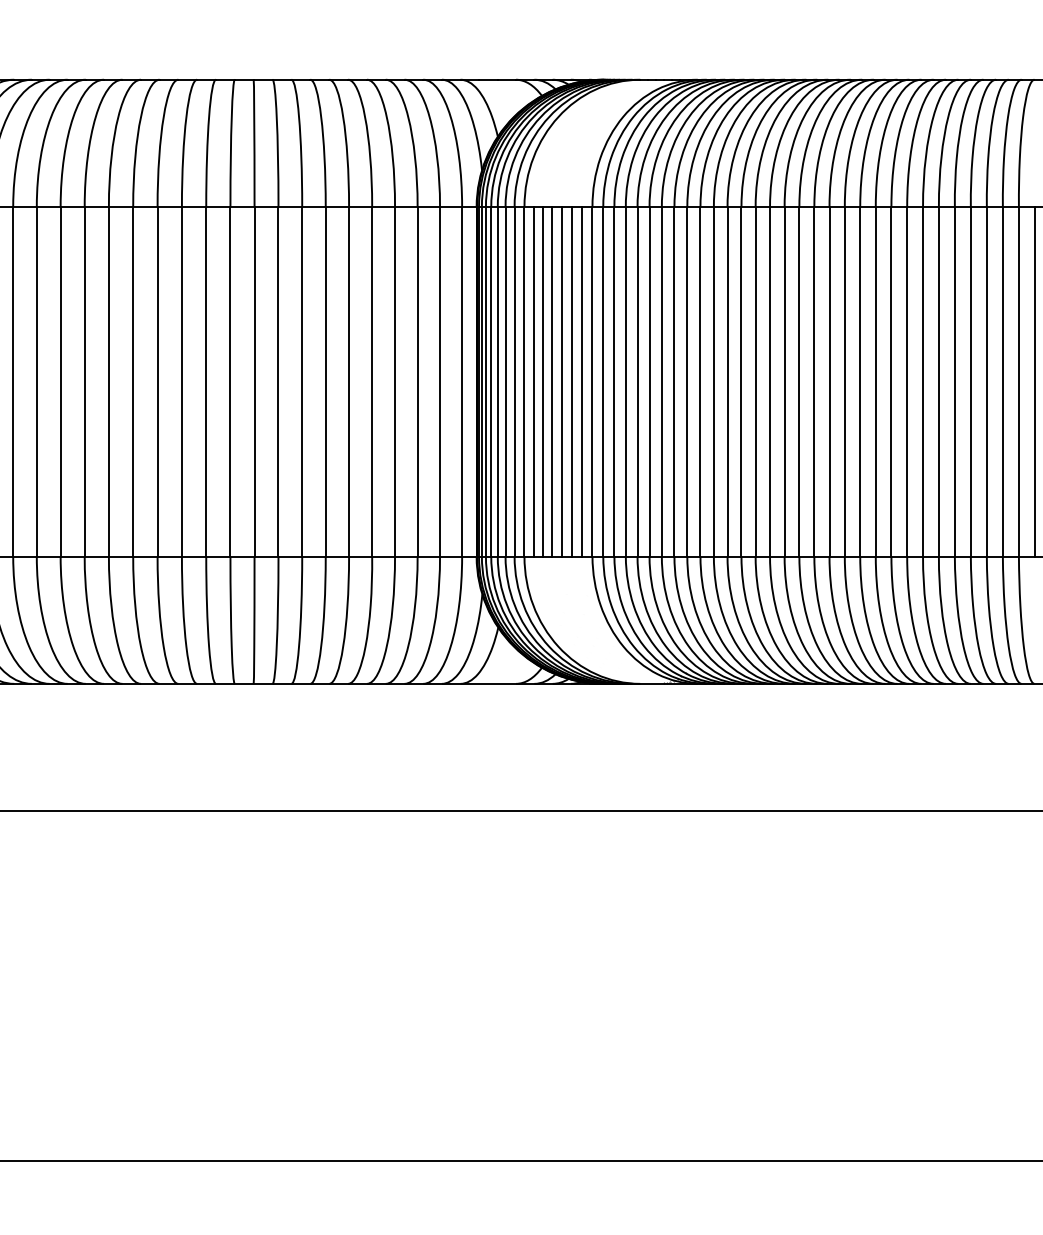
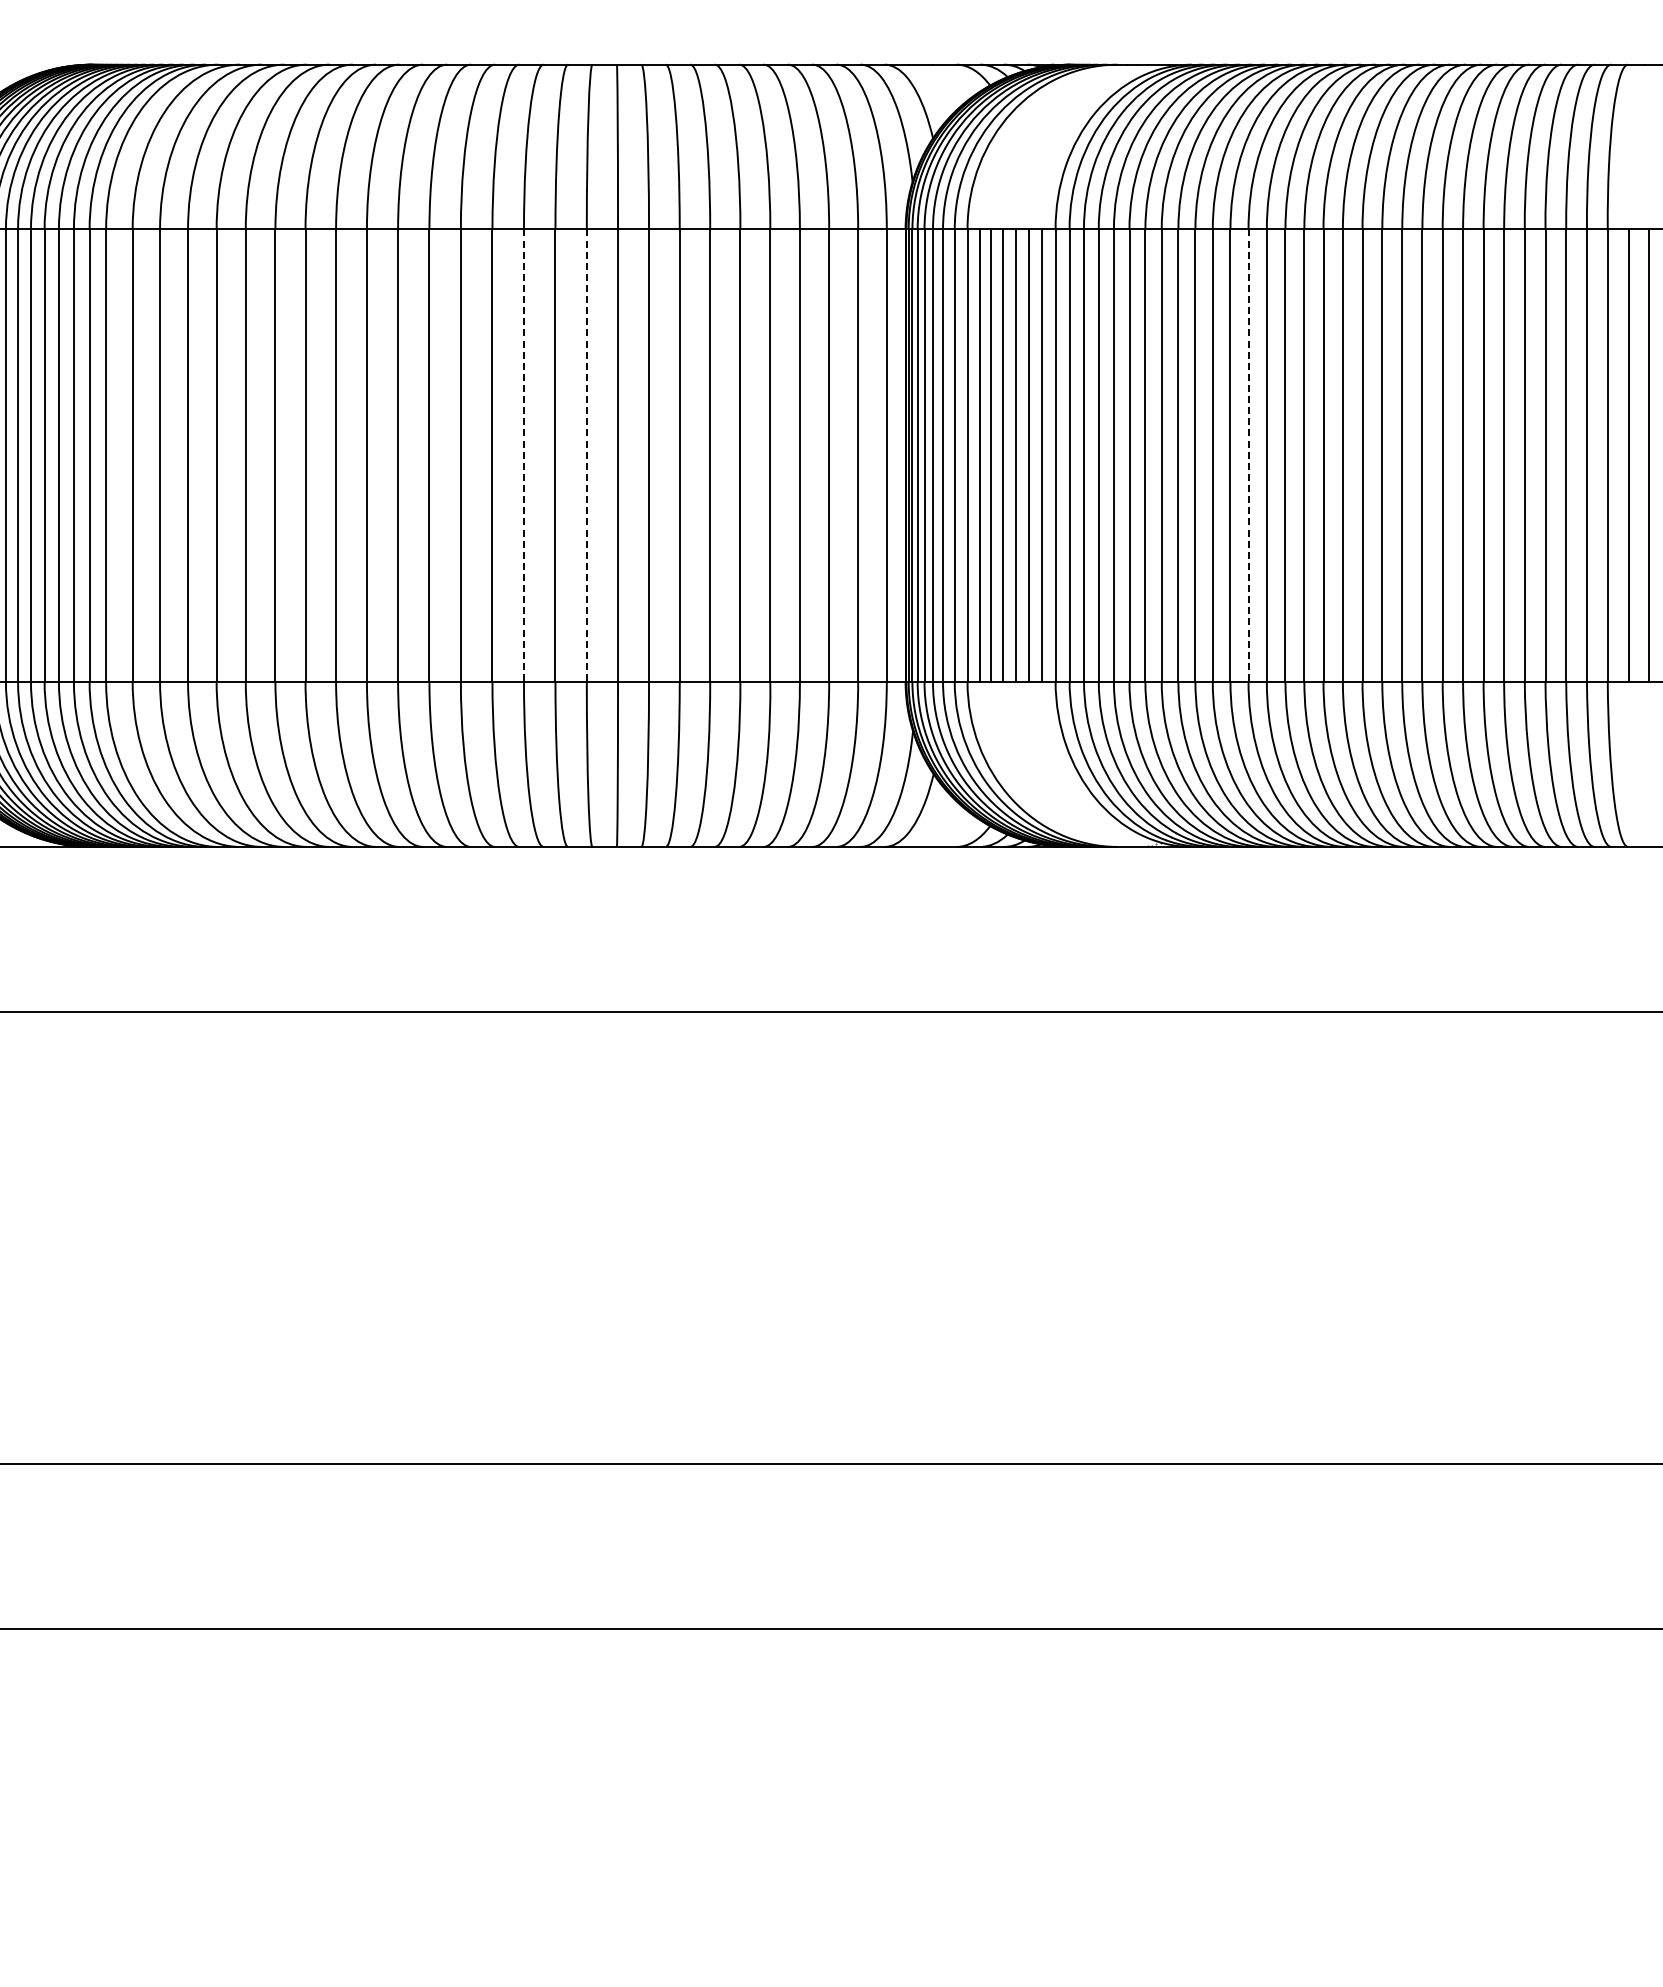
line: (182, 382) -> (524, 456), solid -> dashed
line: (230, 382) -> (586, 456), solid -> dashed
line: (741, 382) -> (1248, 456), solid -> dashed

